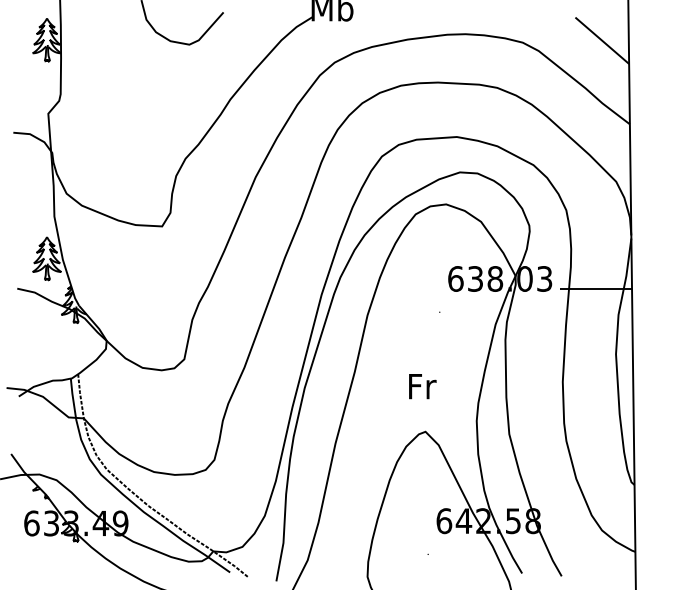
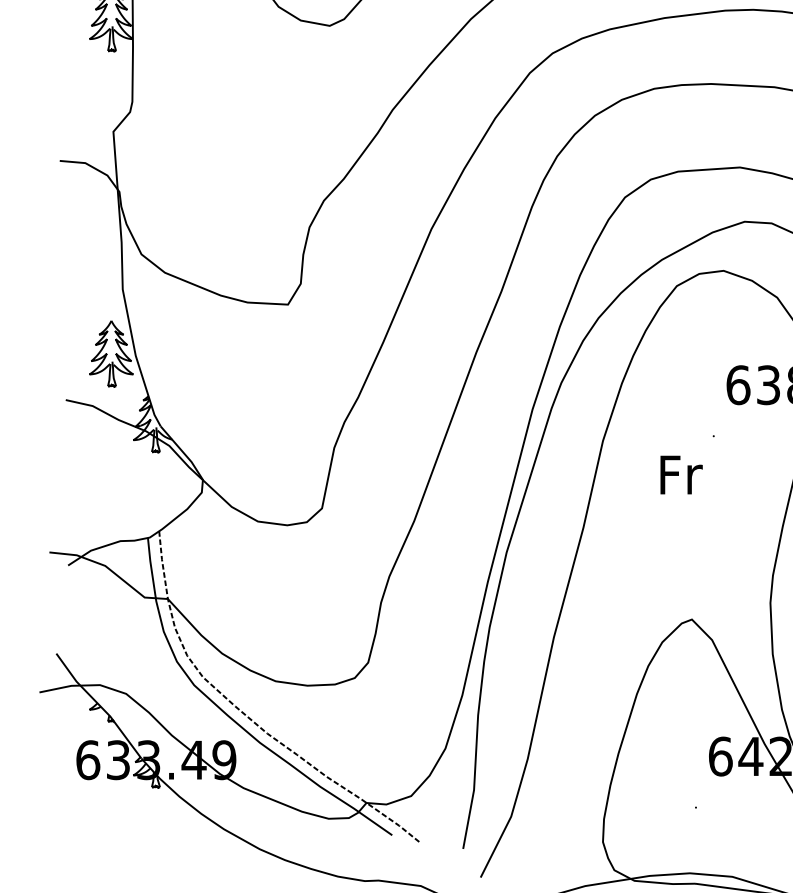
text: (422, 386) -> (681, 474), moved

